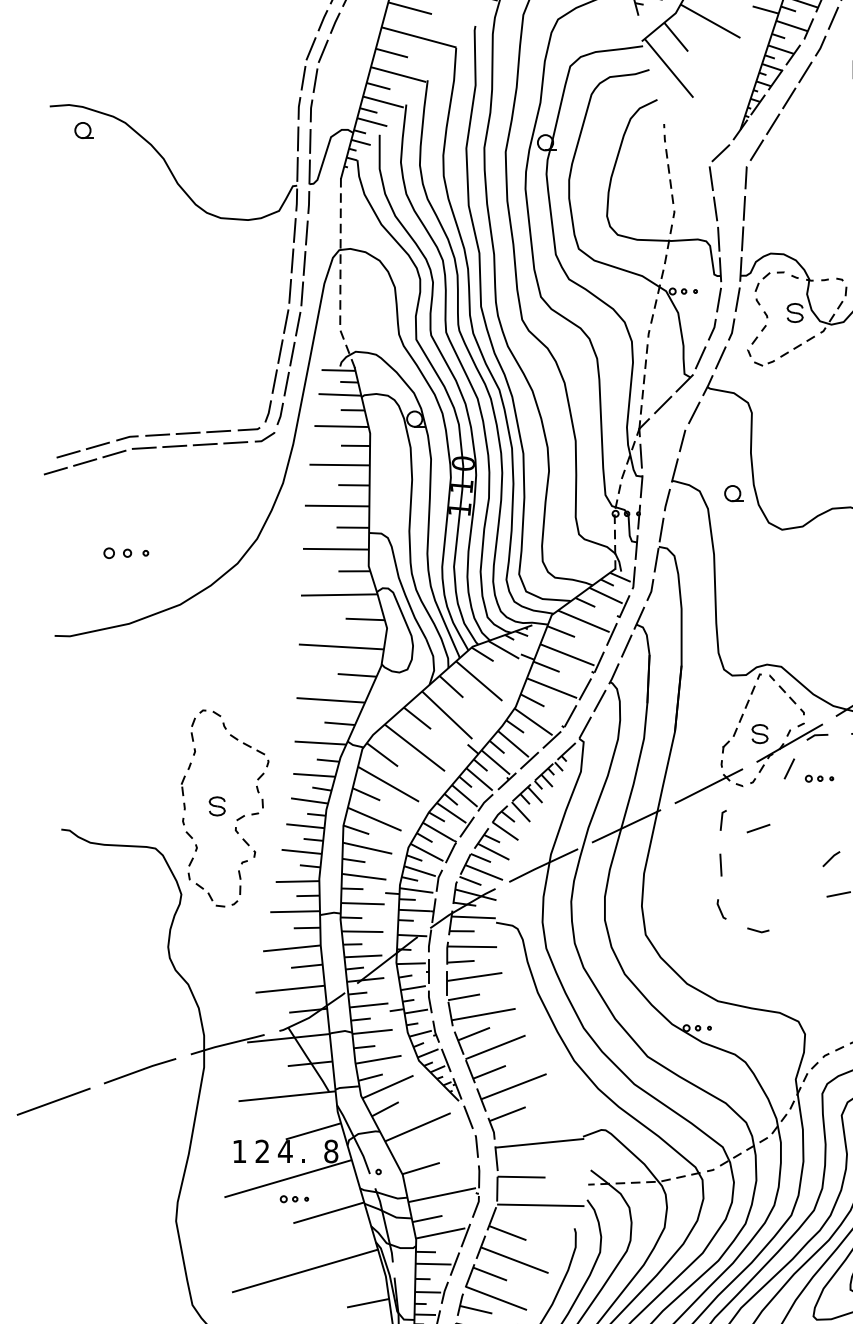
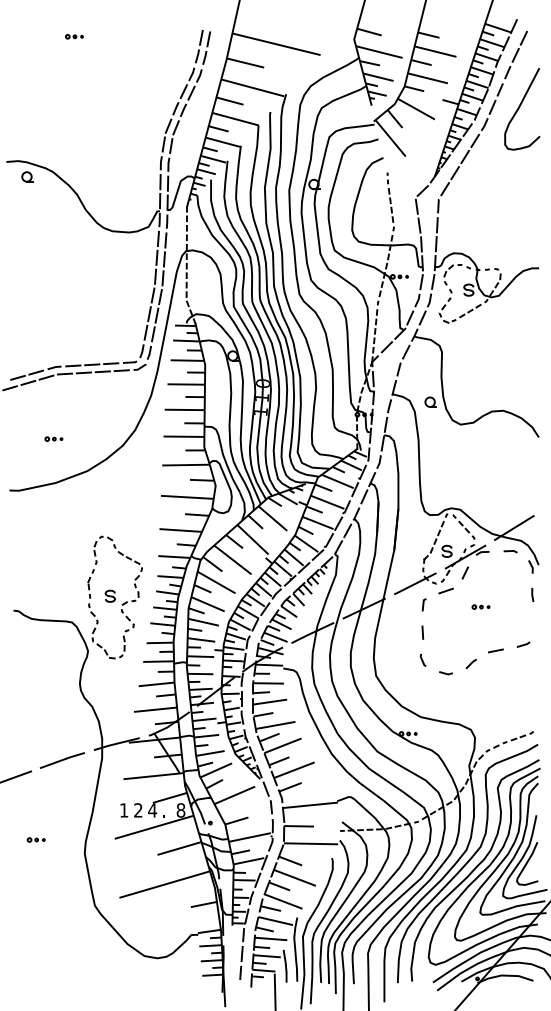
part: (125, 552) -> (53, 438), size x0.62
part: (818, 777) -> (480, 606), moved
line: (757, 827) -> (445, 590), moved
line: (830, 858) -> (470, 663), moved
part: (293, 1198) -> (35, 839), moved

